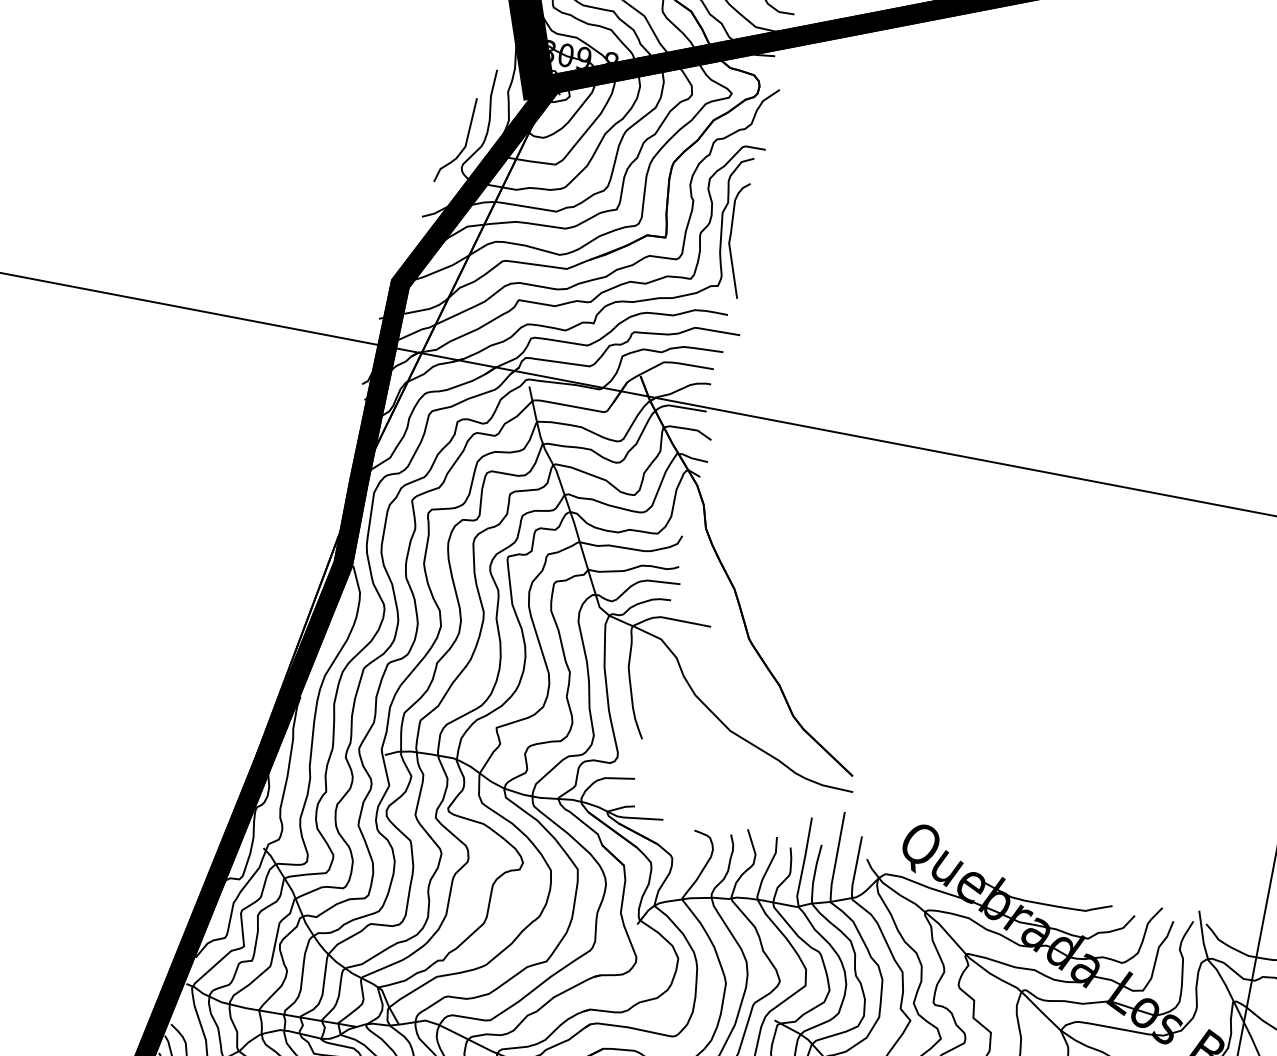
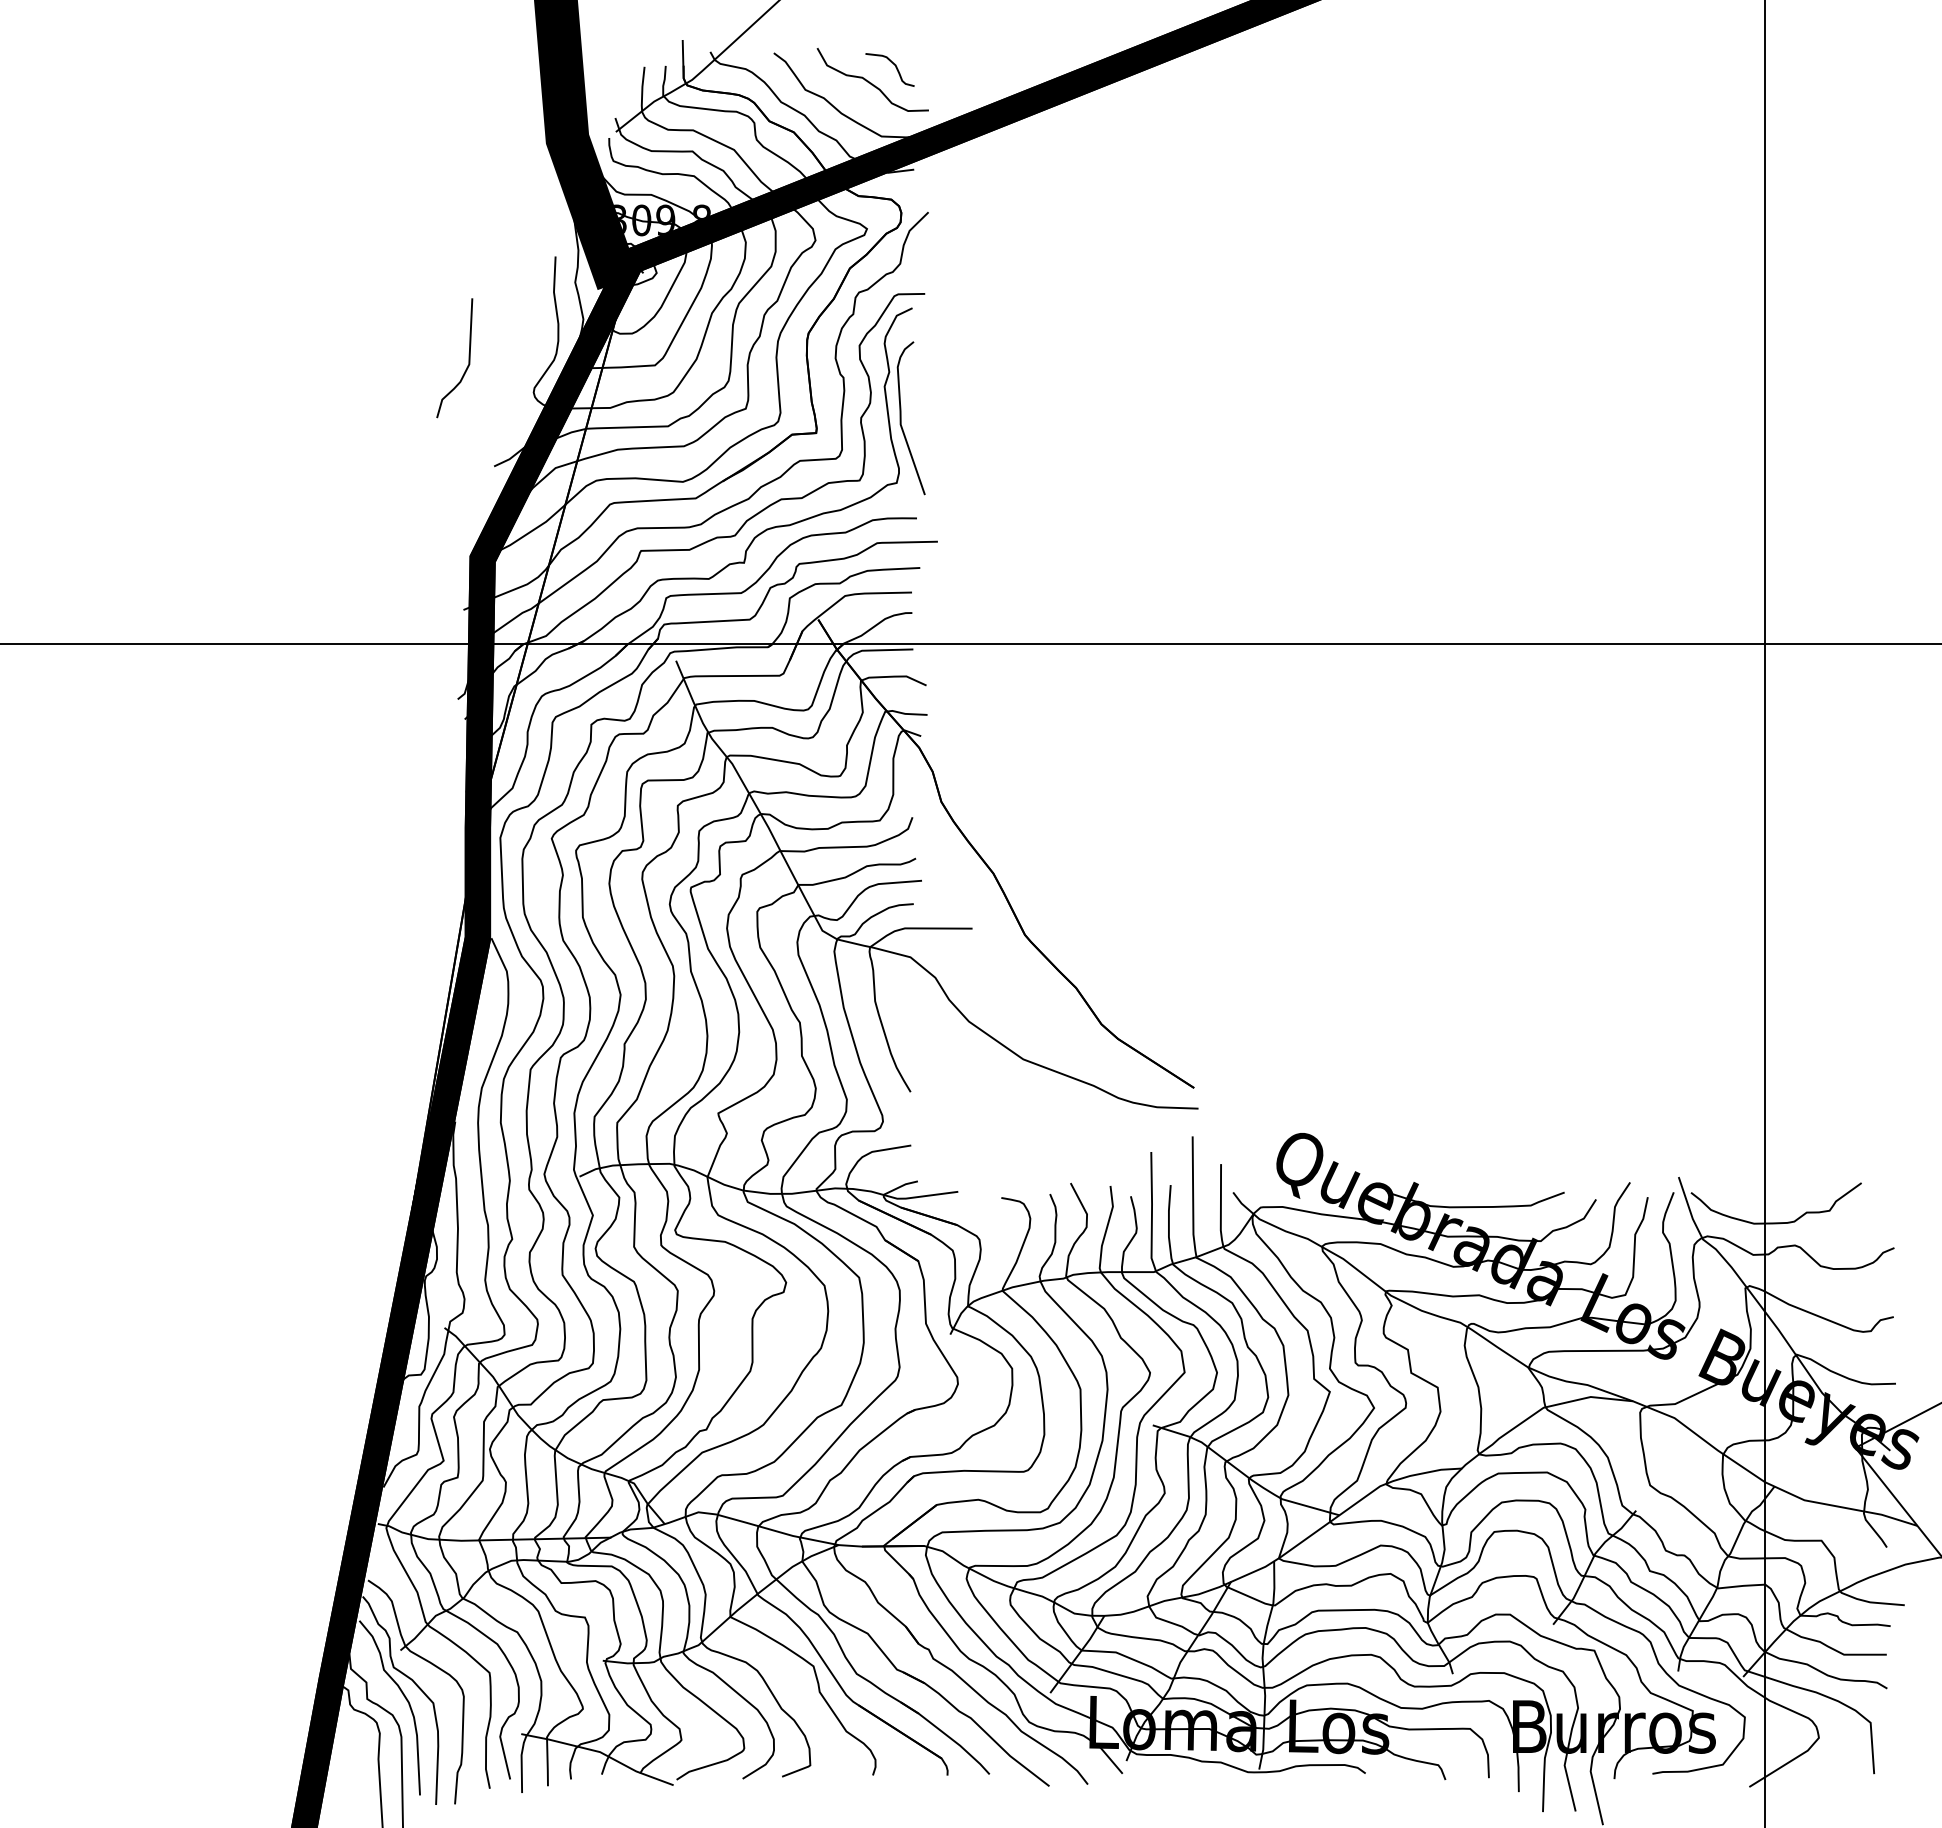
curve: (465, 142) -> (468, 358), moved

